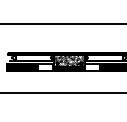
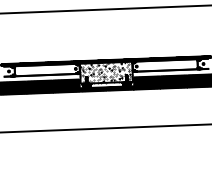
hatch: (45, 67) -> (66, 85), added
hatch: (92, 67) -> (146, 82), added

